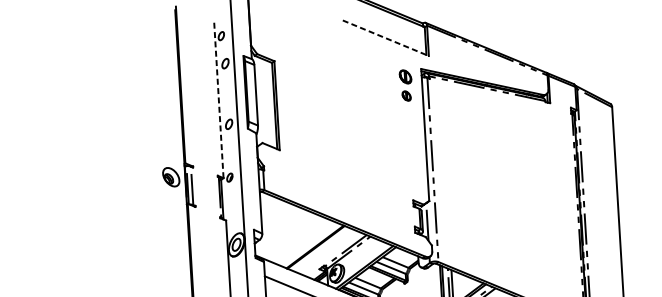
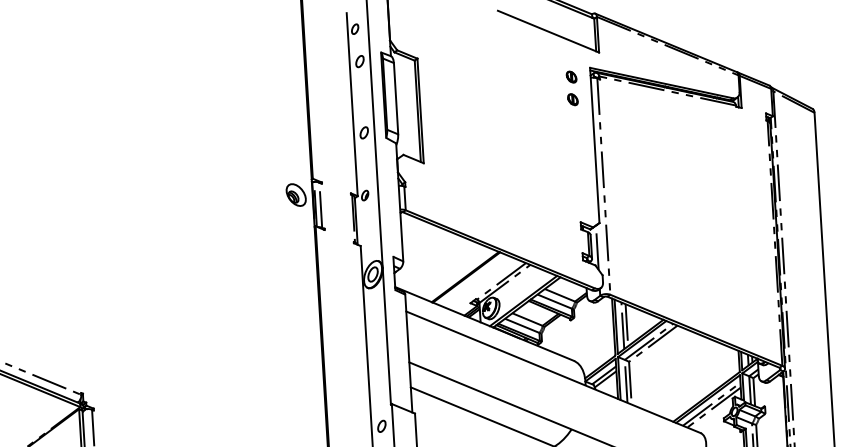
line: (385, 38) -> (548, 31), dashed -> solid
part: (405, 76) -> (571, 76), size x0.71
line: (219, 100) -> (352, 104), dashed -> solid

